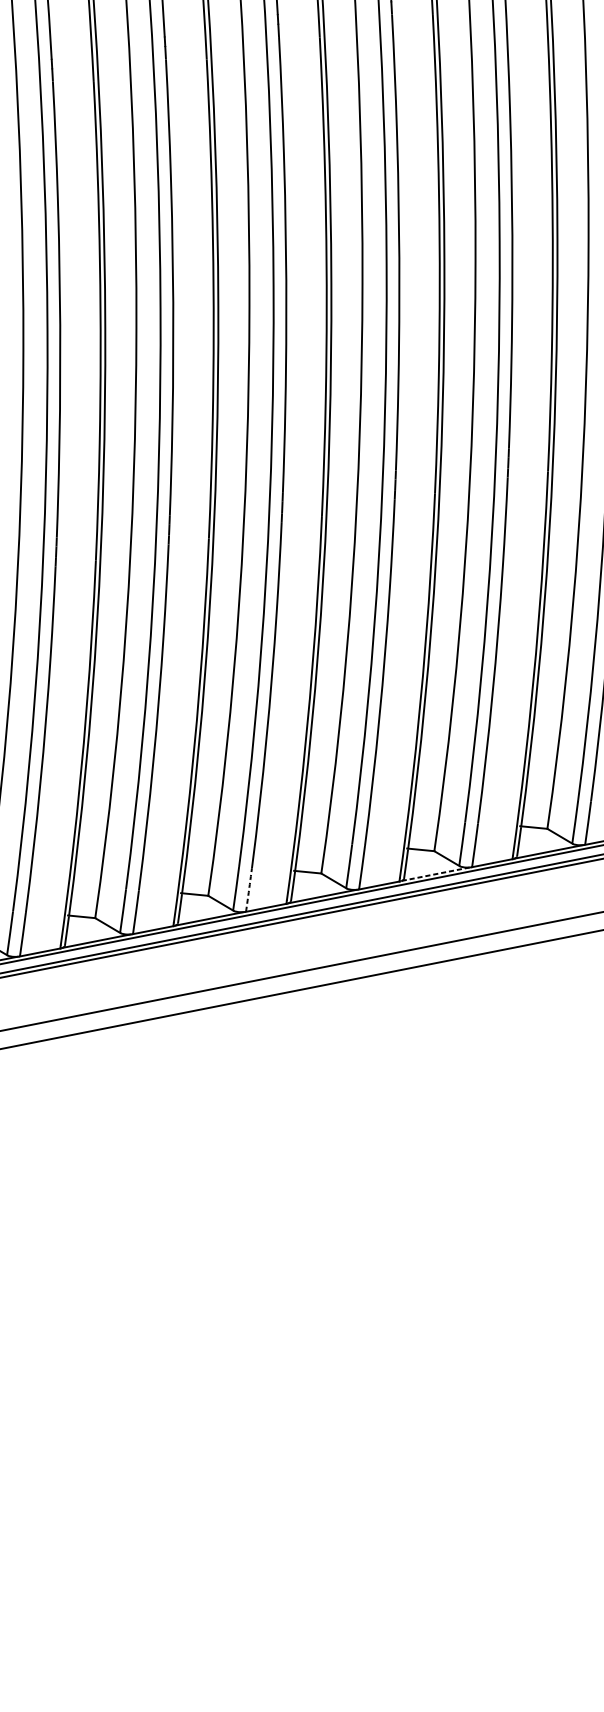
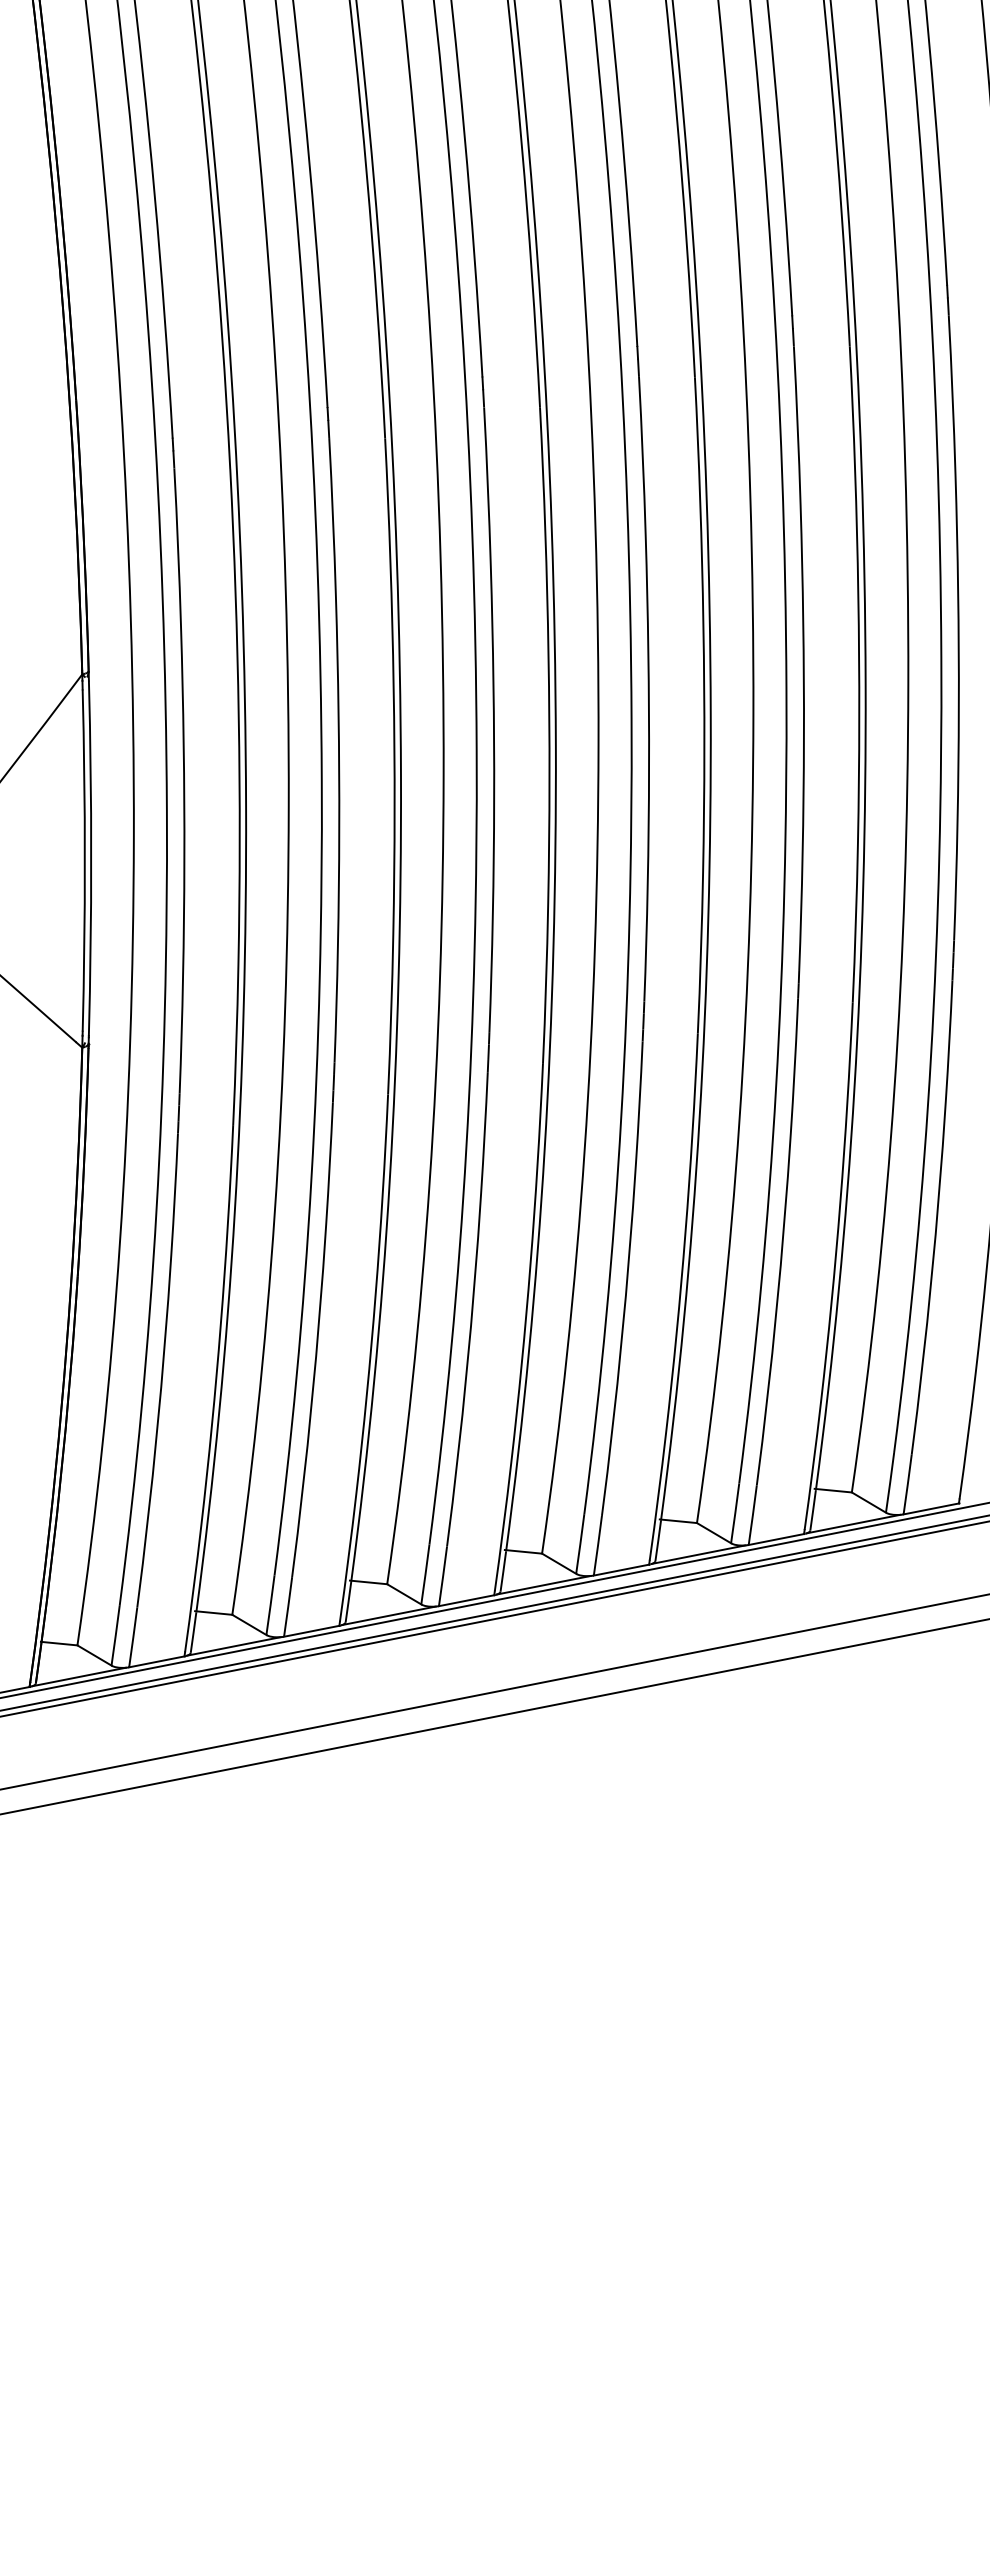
line: (435, 874) -> (698, 1554), dashed -> solid
arc: (249, 890) -> (443, 1576), dashed -> solid

